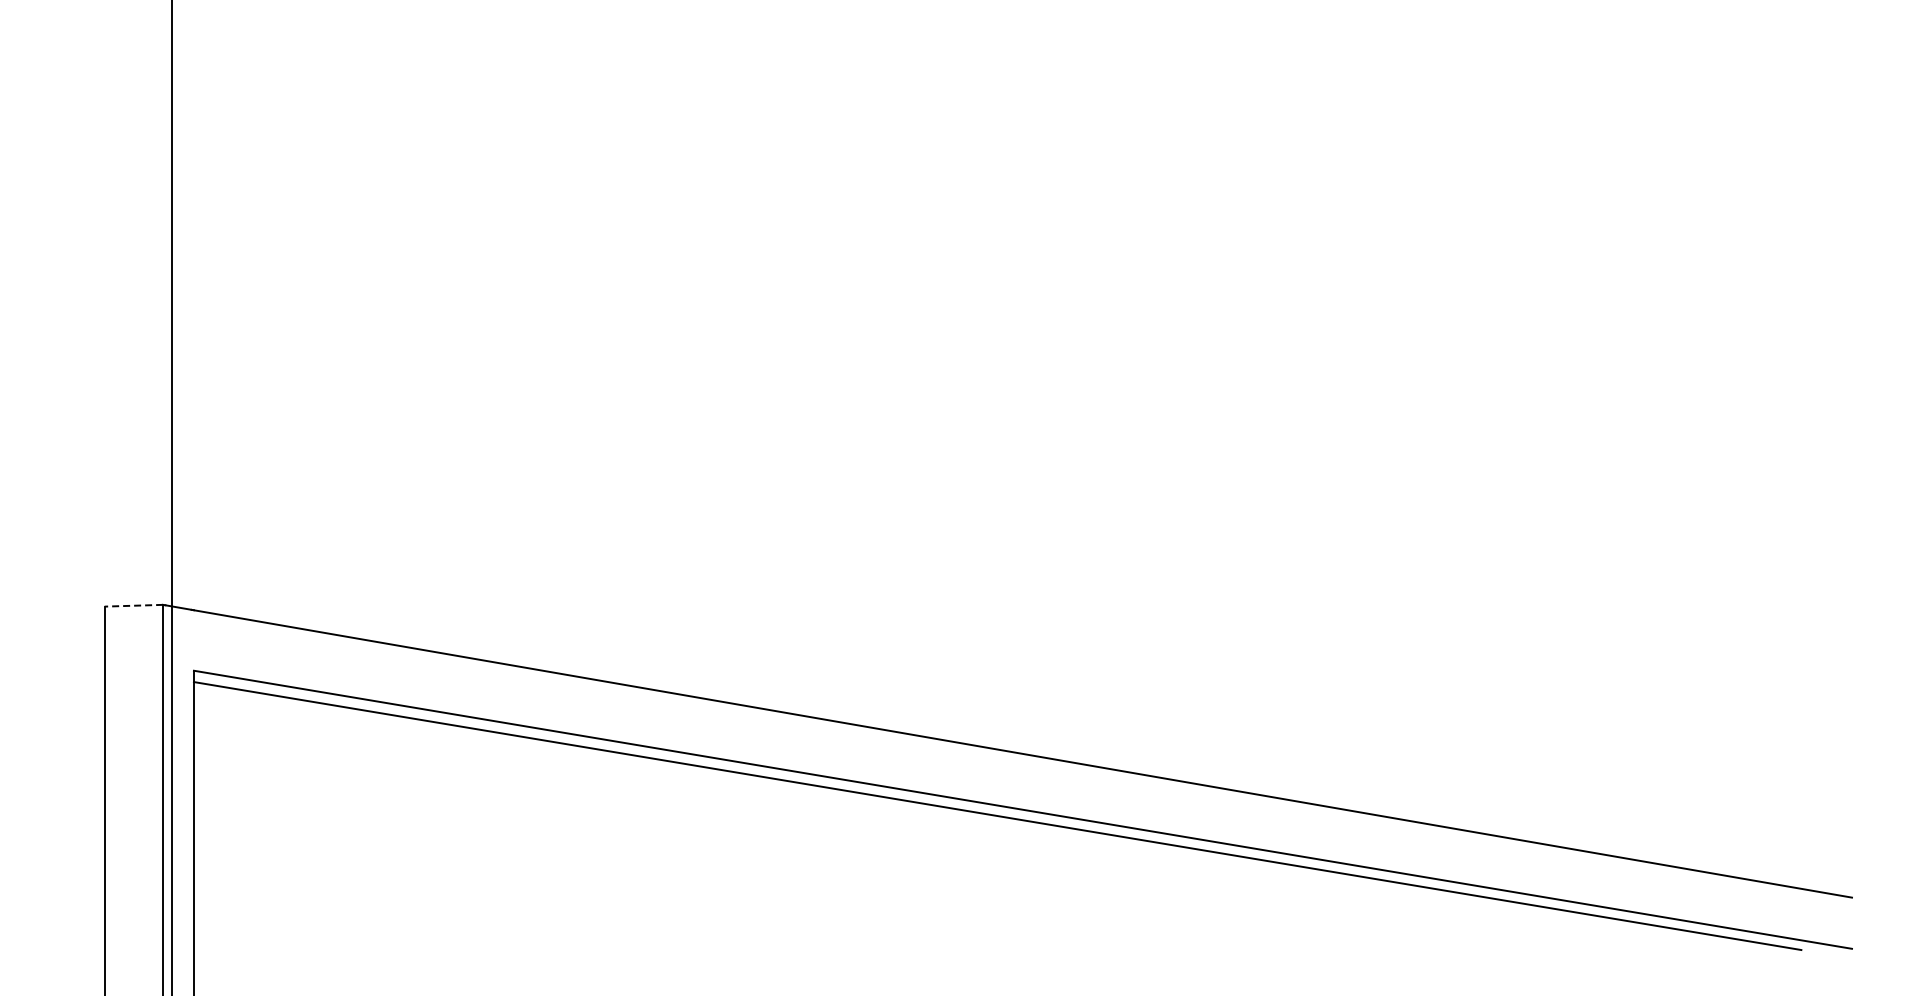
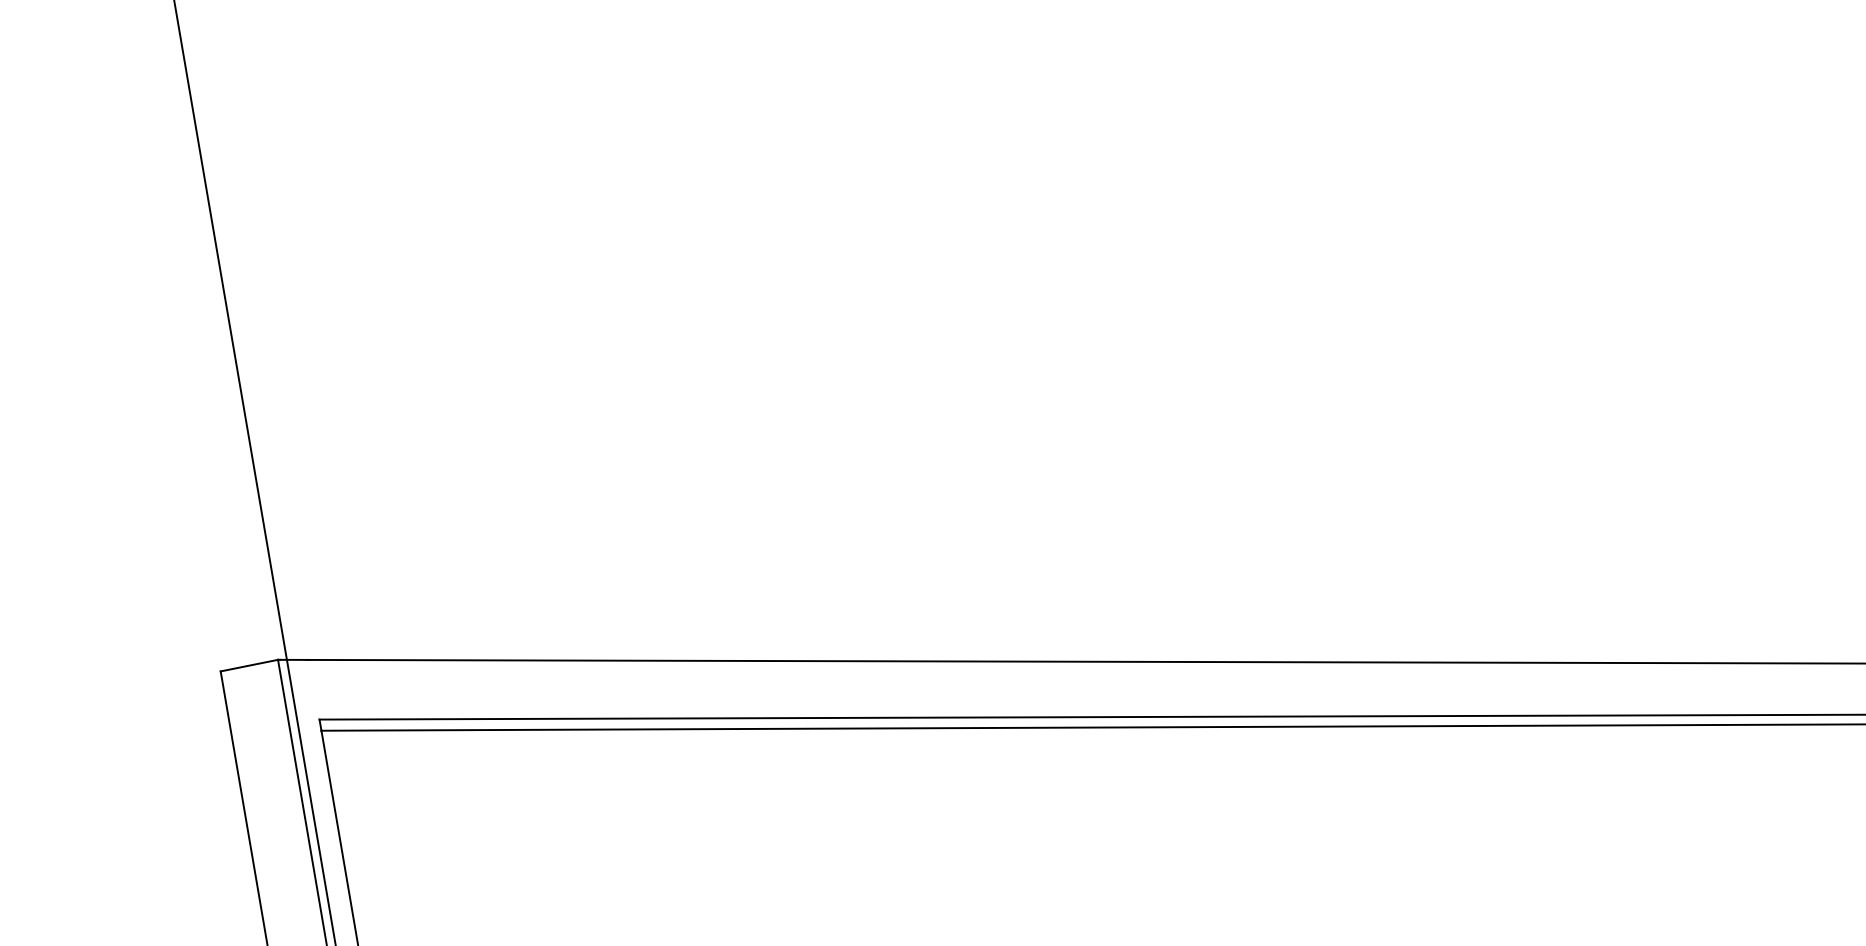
line: (133, 605) -> (248, 665), dashed -> solid

